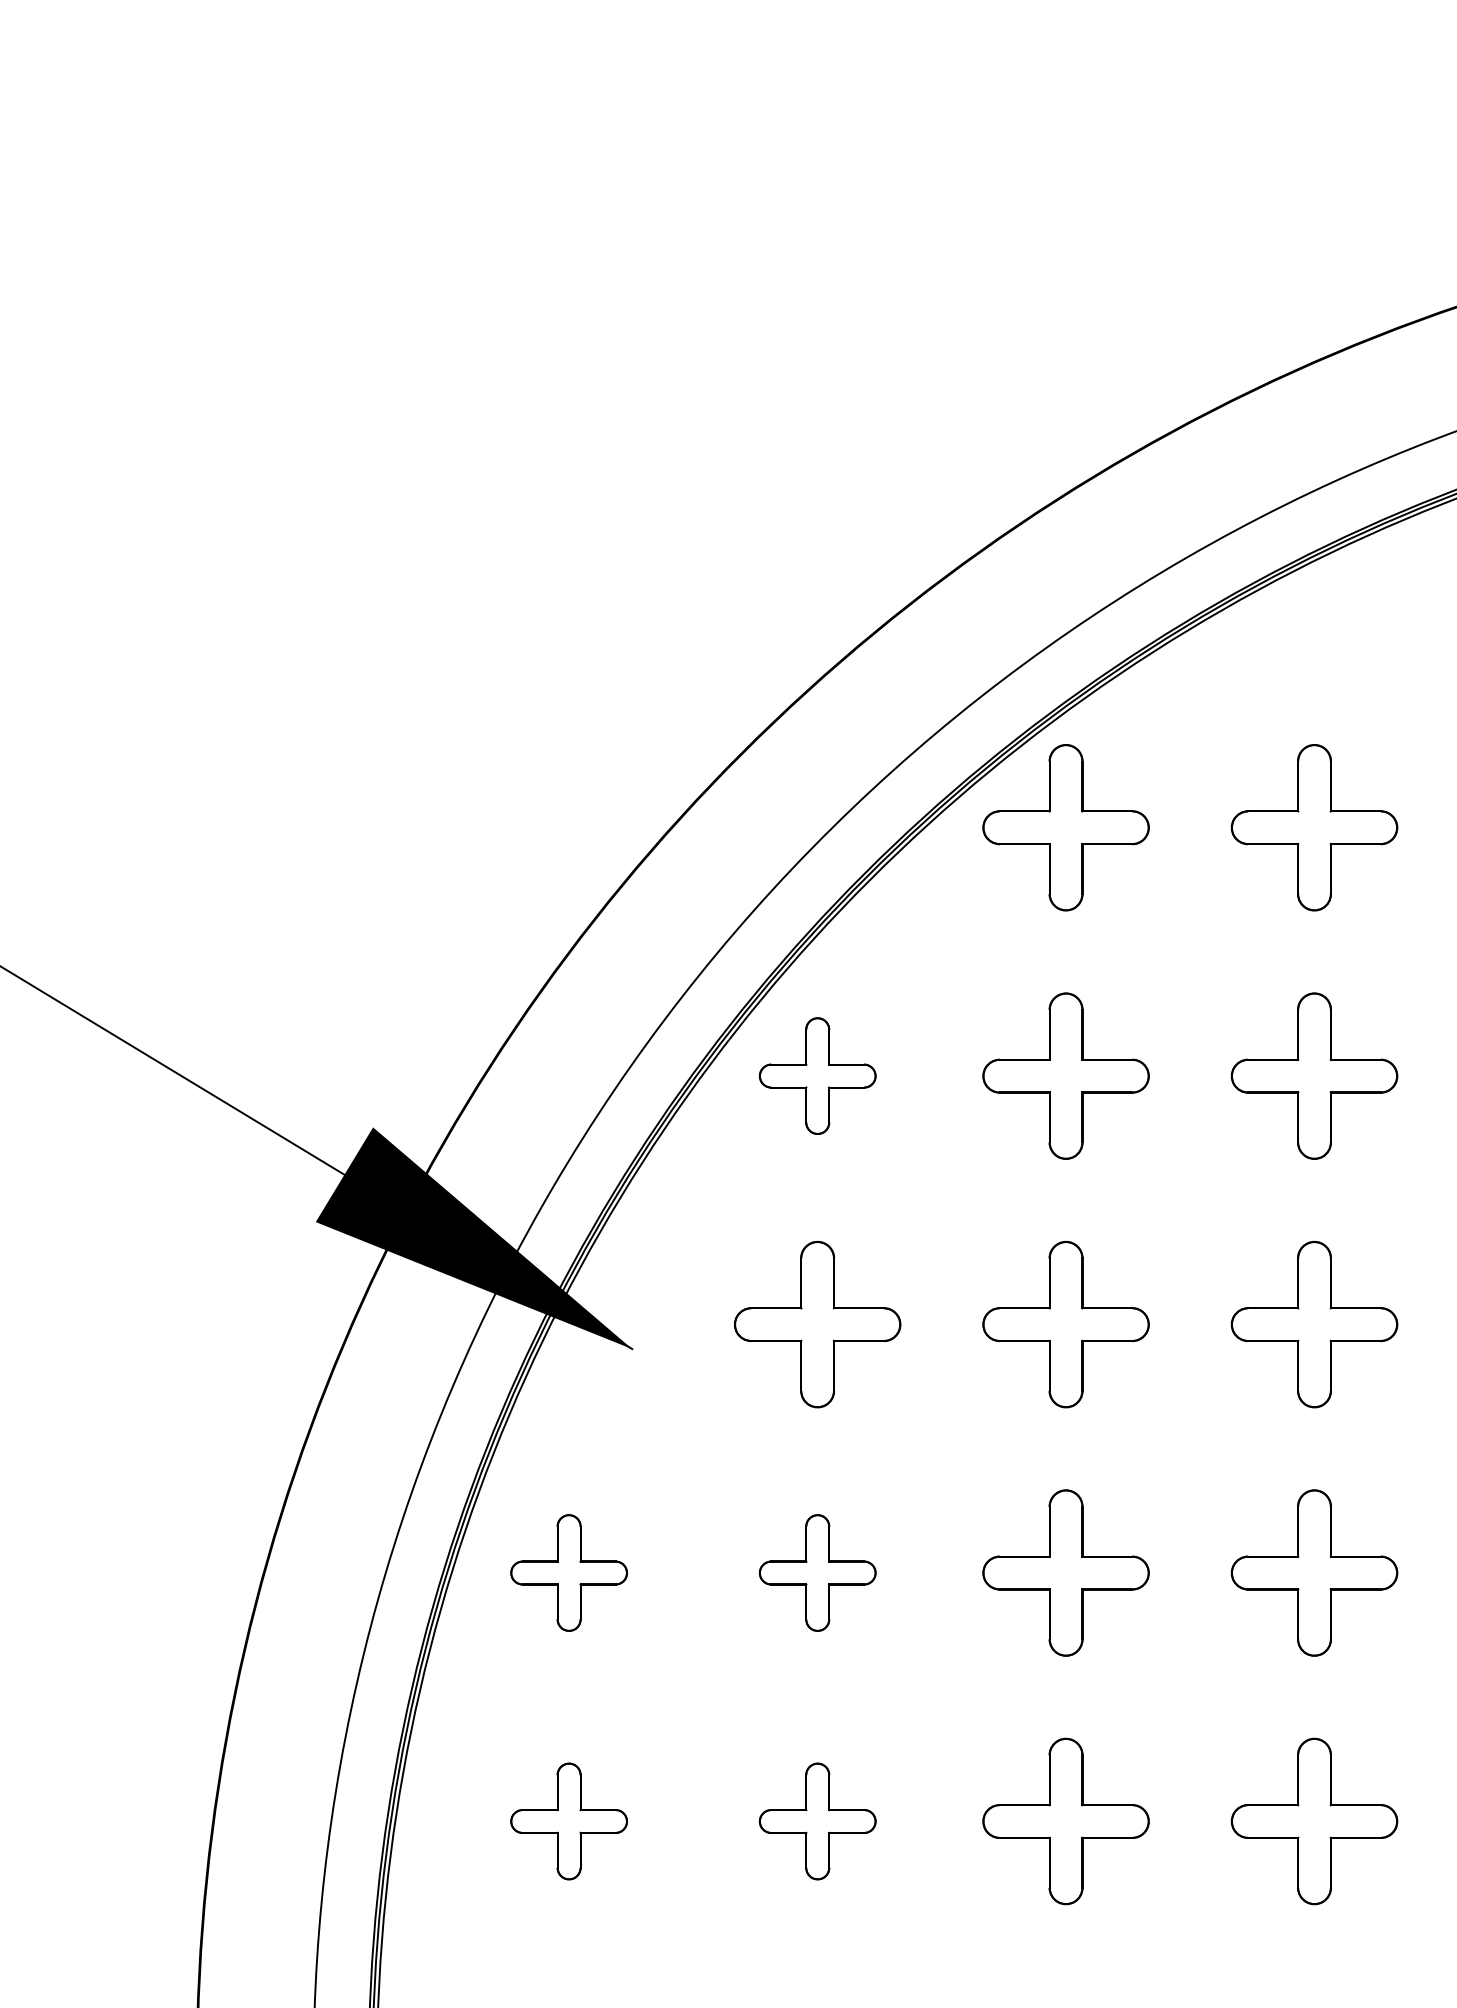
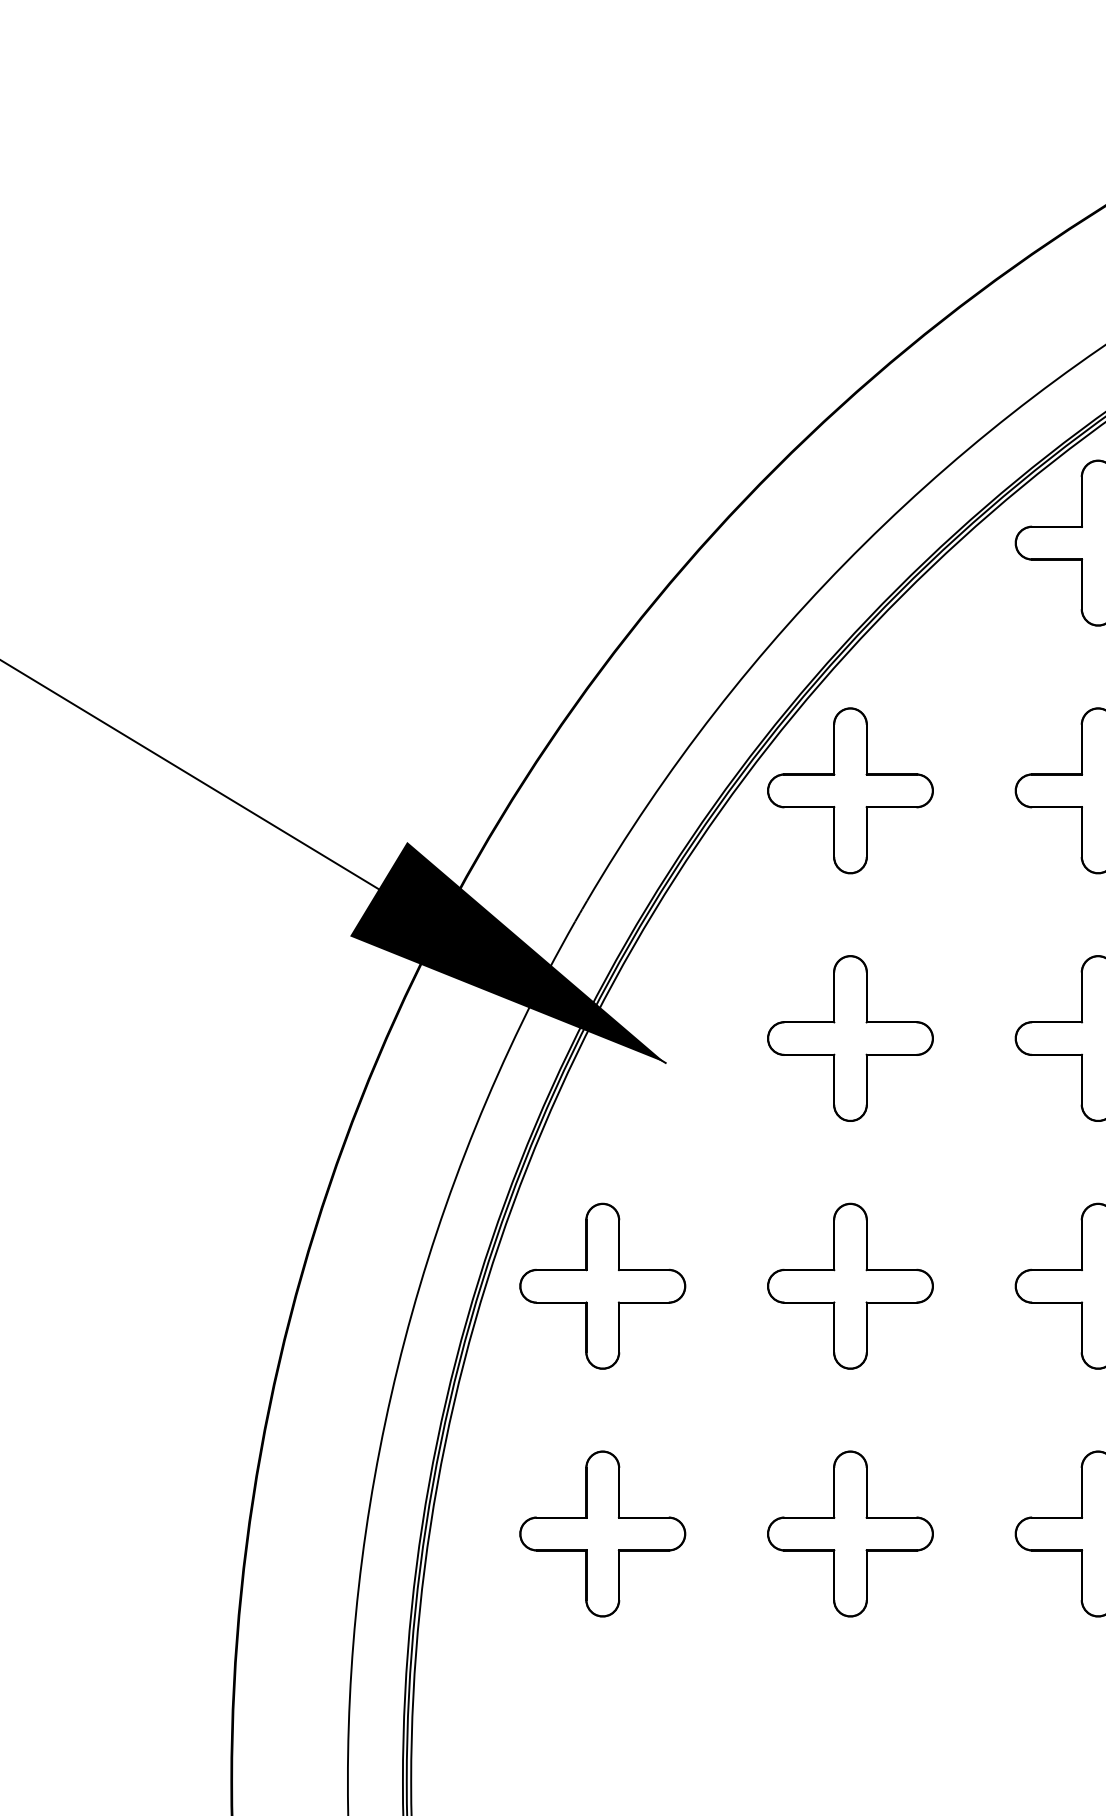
part: (817, 1075) -> (850, 790), size x1.43
part: (568, 1572) -> (602, 1285), size x1.43
part: (817, 1572) -> (850, 1285), size x1.43
part: (568, 1821) -> (602, 1534), size x1.43
part: (817, 1821) -> (850, 1534), size x1.43

